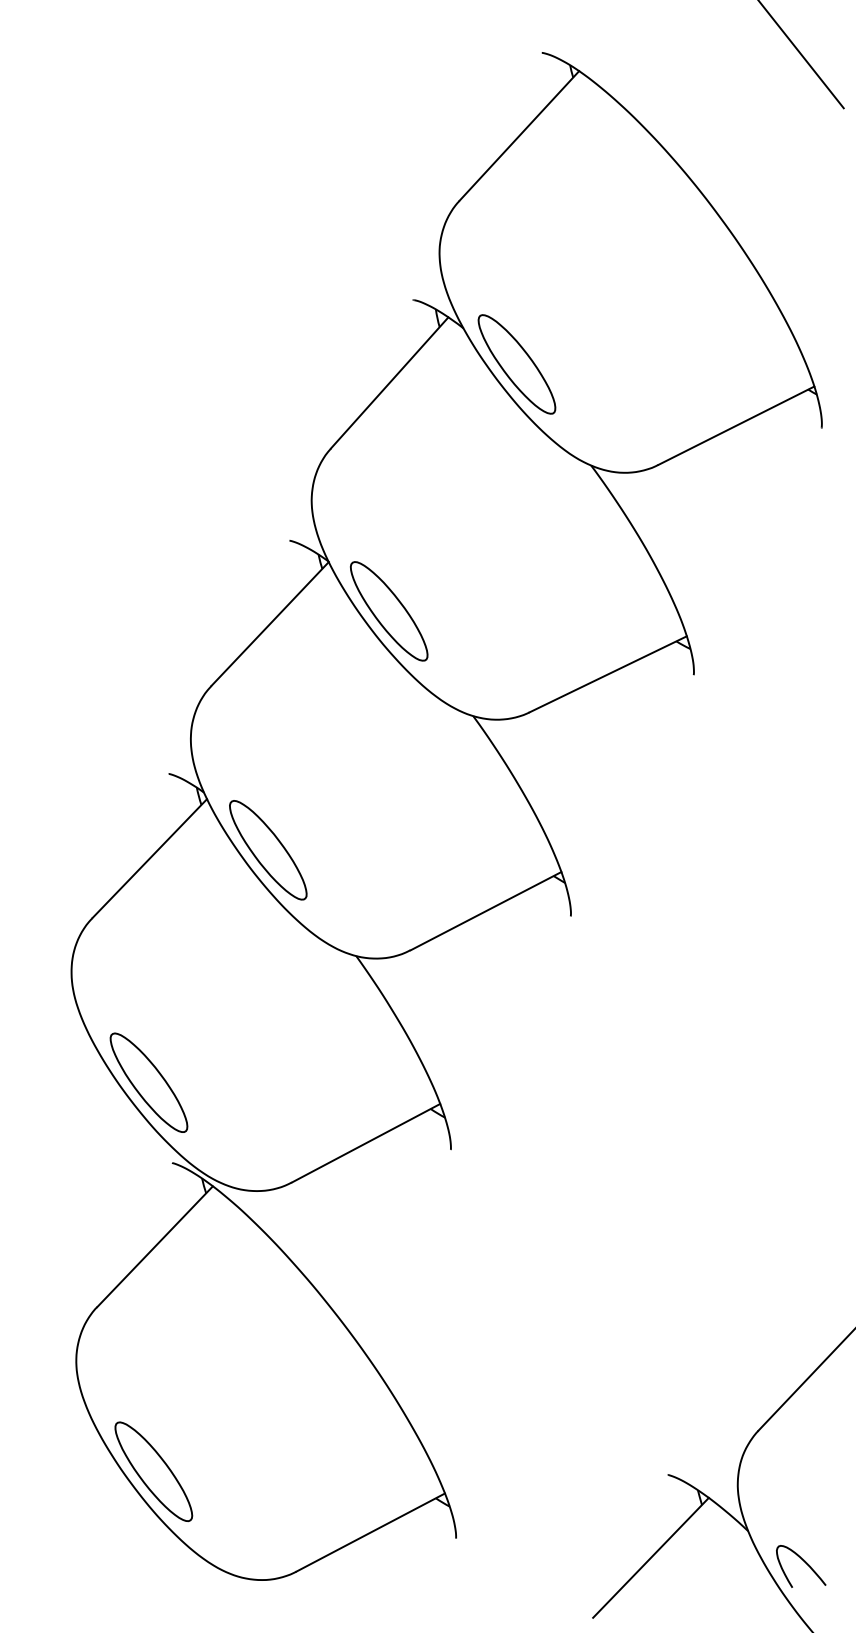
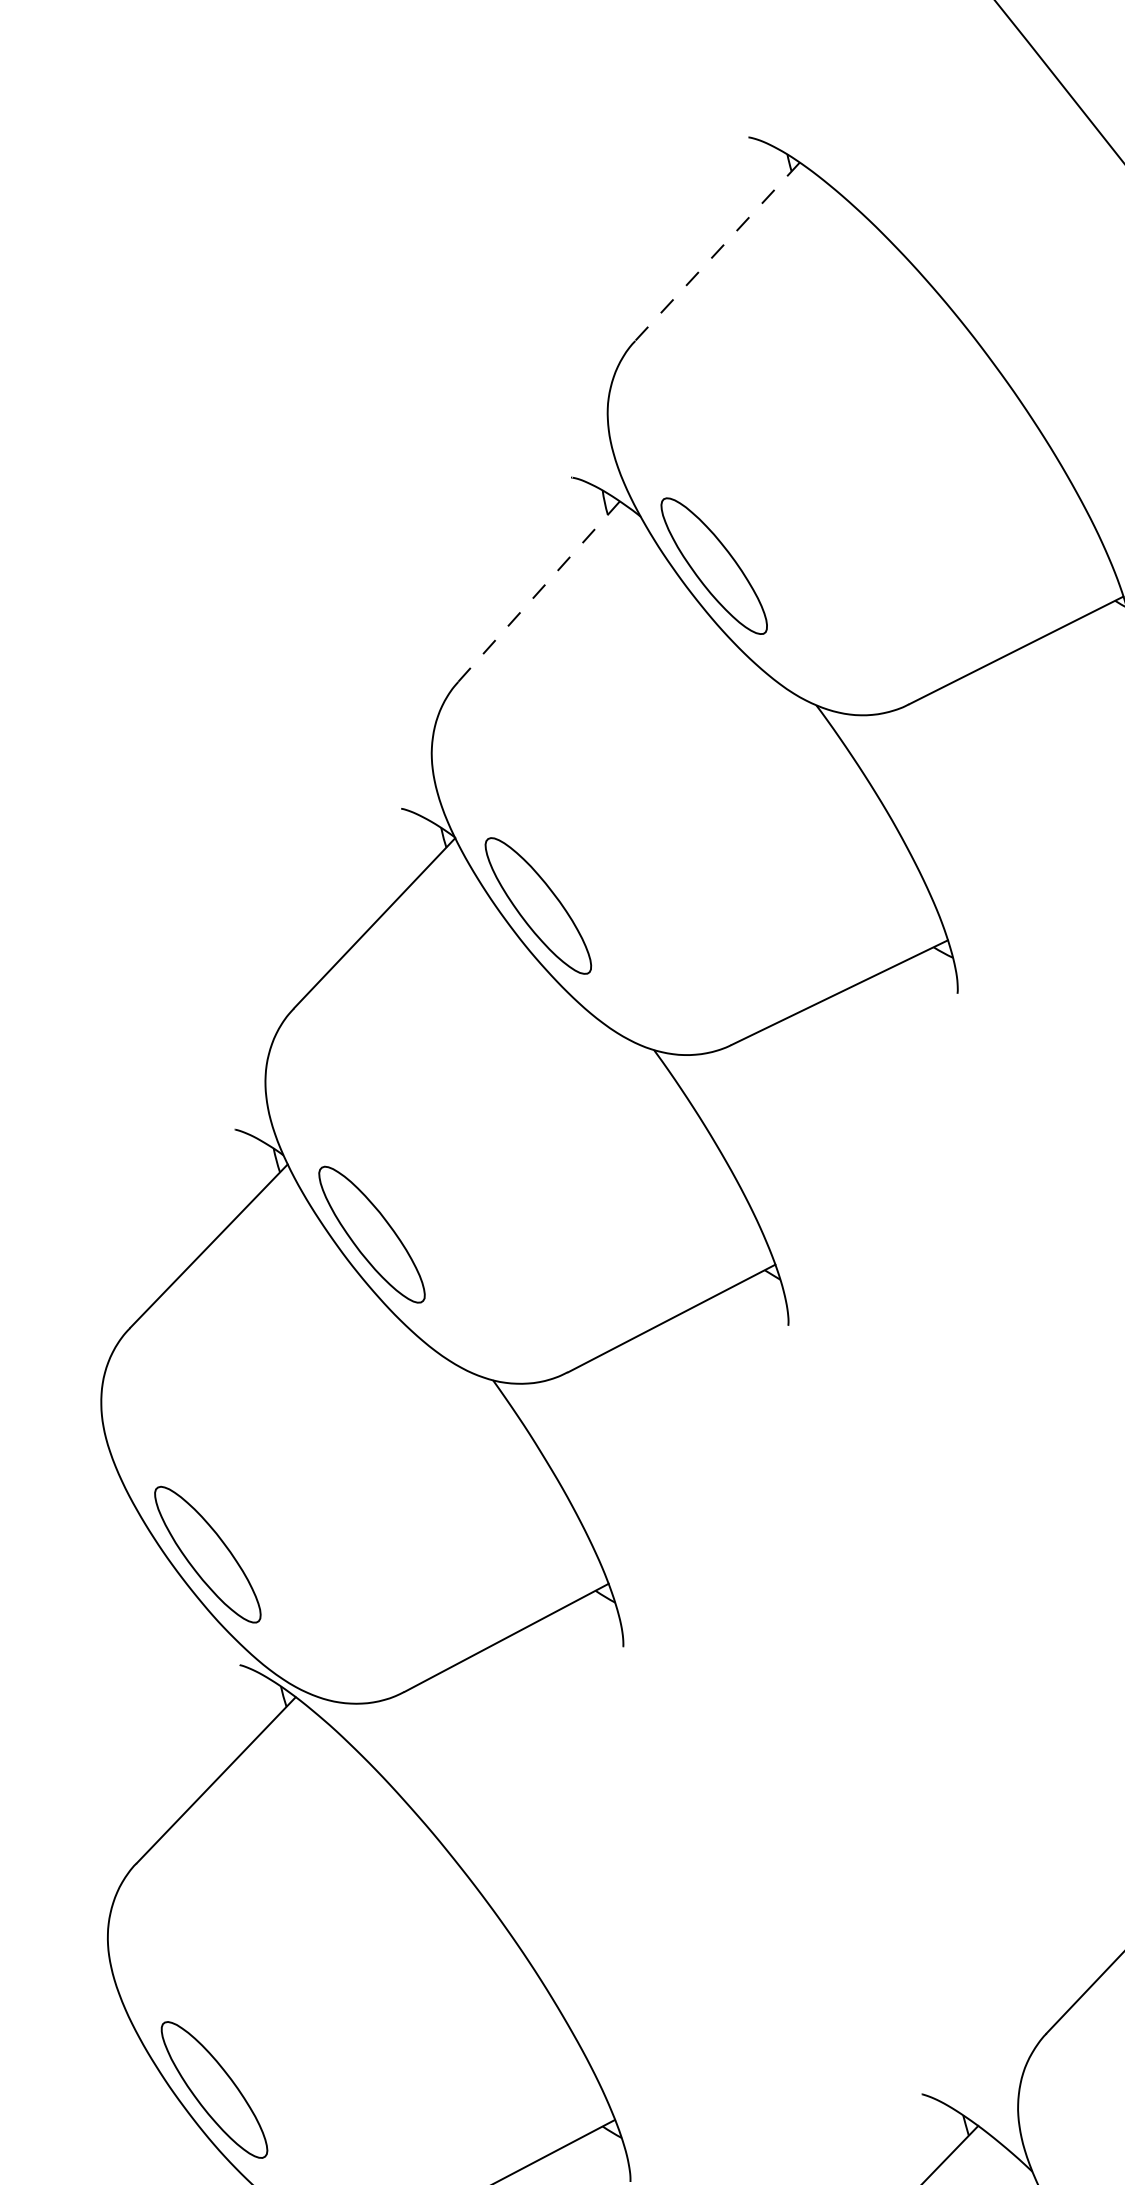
line: (519, 136) -> (717, 252), solid -> dashed
line: (389, 382) -> (538, 591), solid -> dashed

